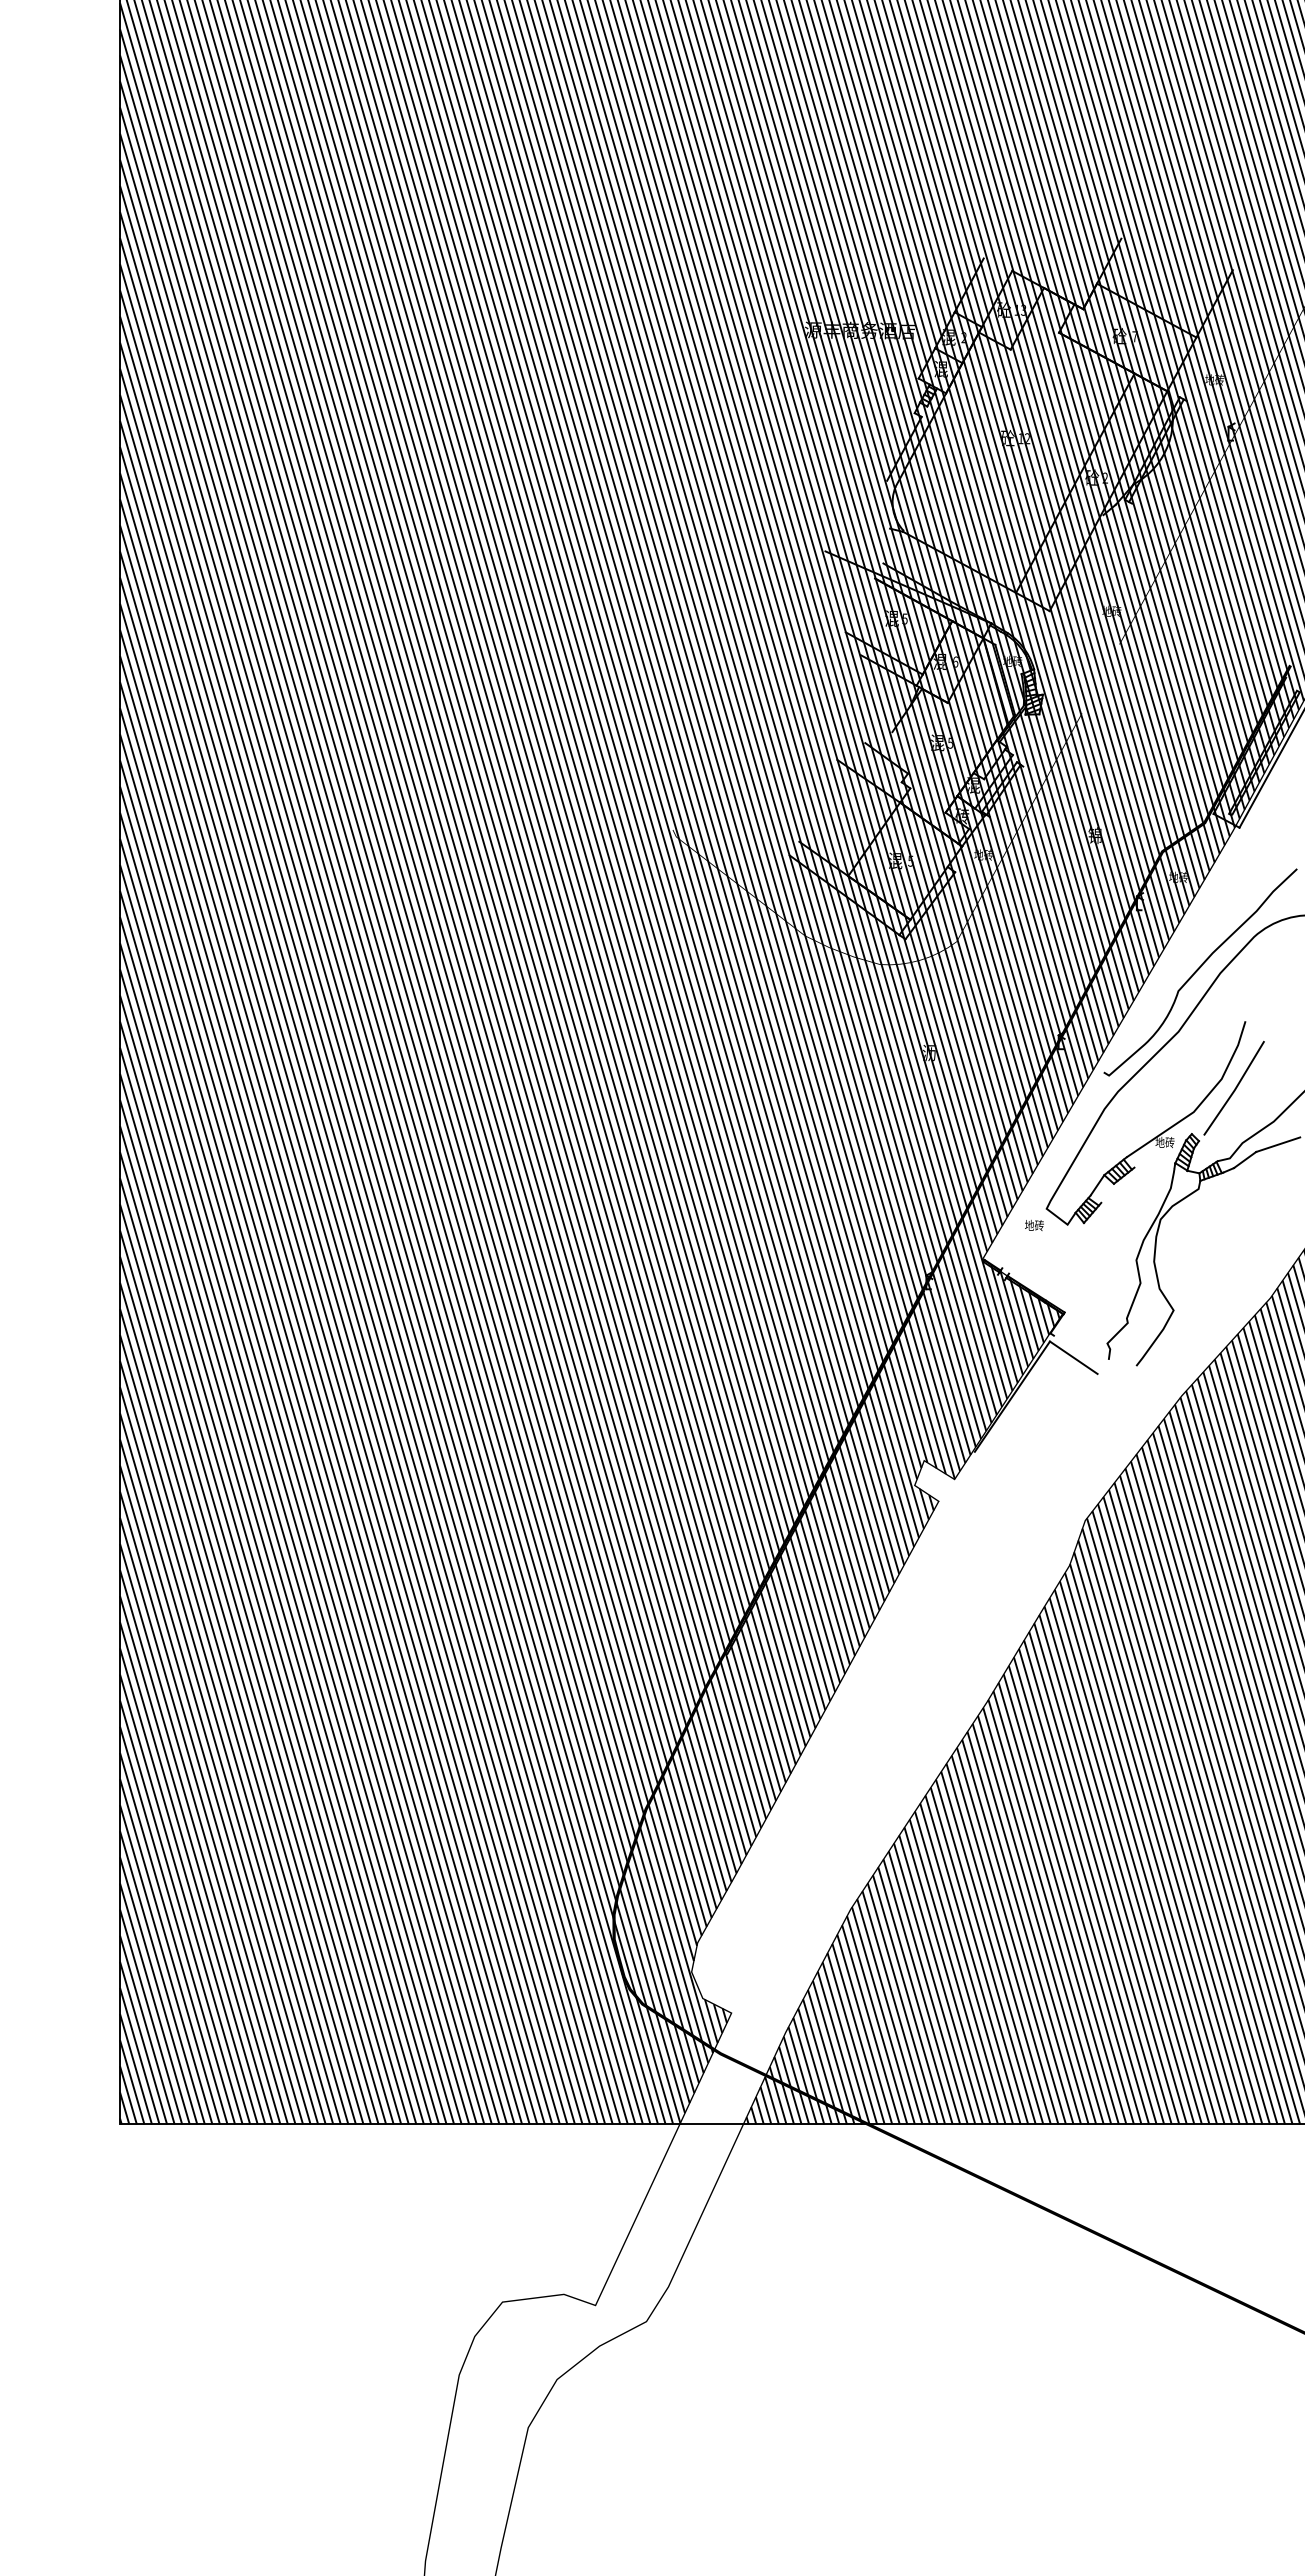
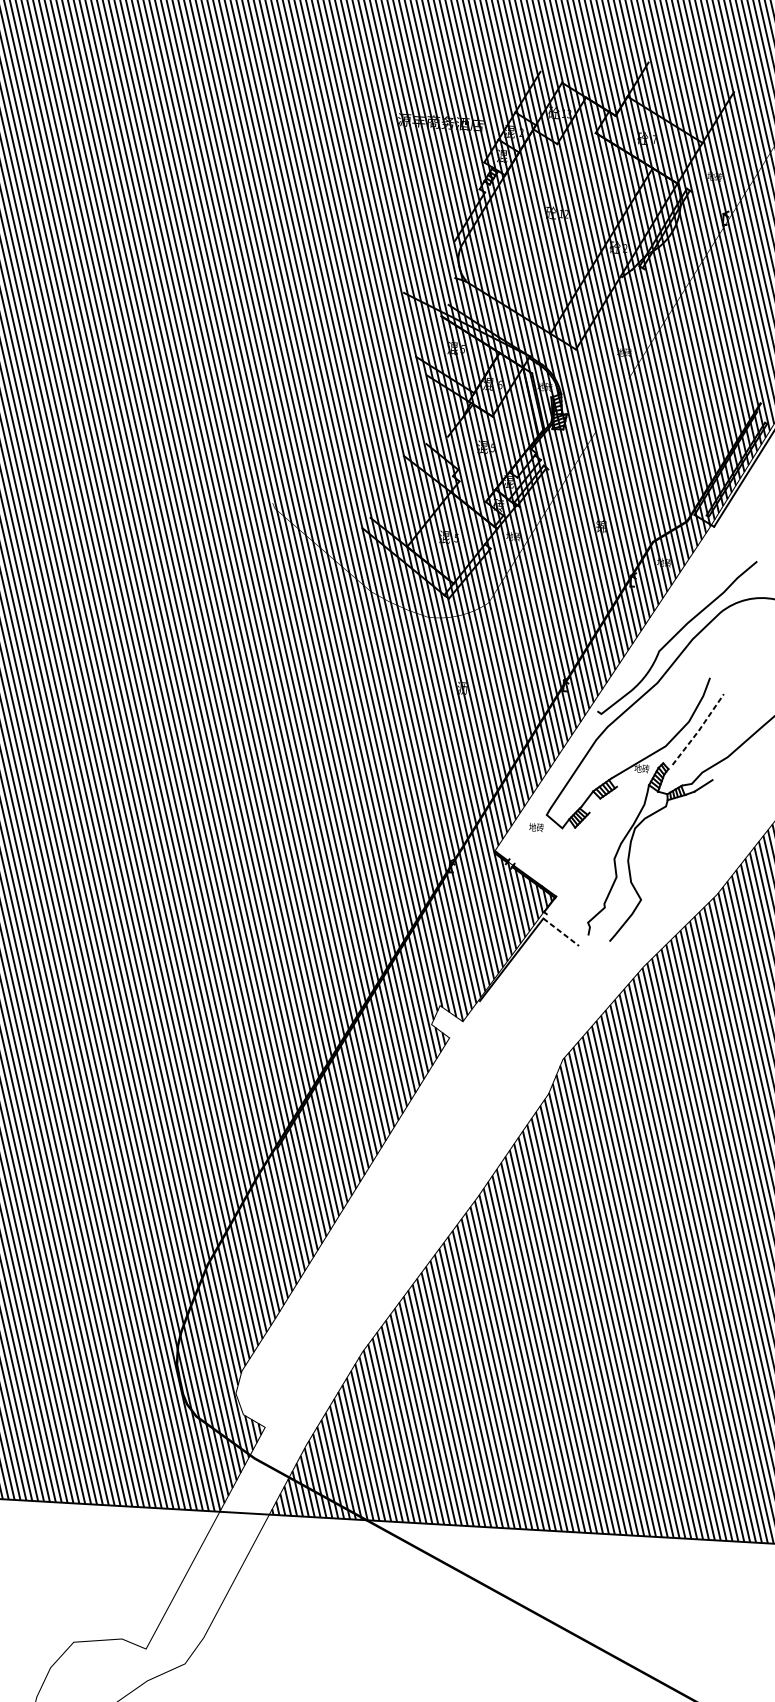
line: (1235, 1089) -> (699, 730), solid -> dashed
line: (1278, 1144) -> (730, 775), removed
line: (1073, 1357) -> (561, 932), solid -> dashed

